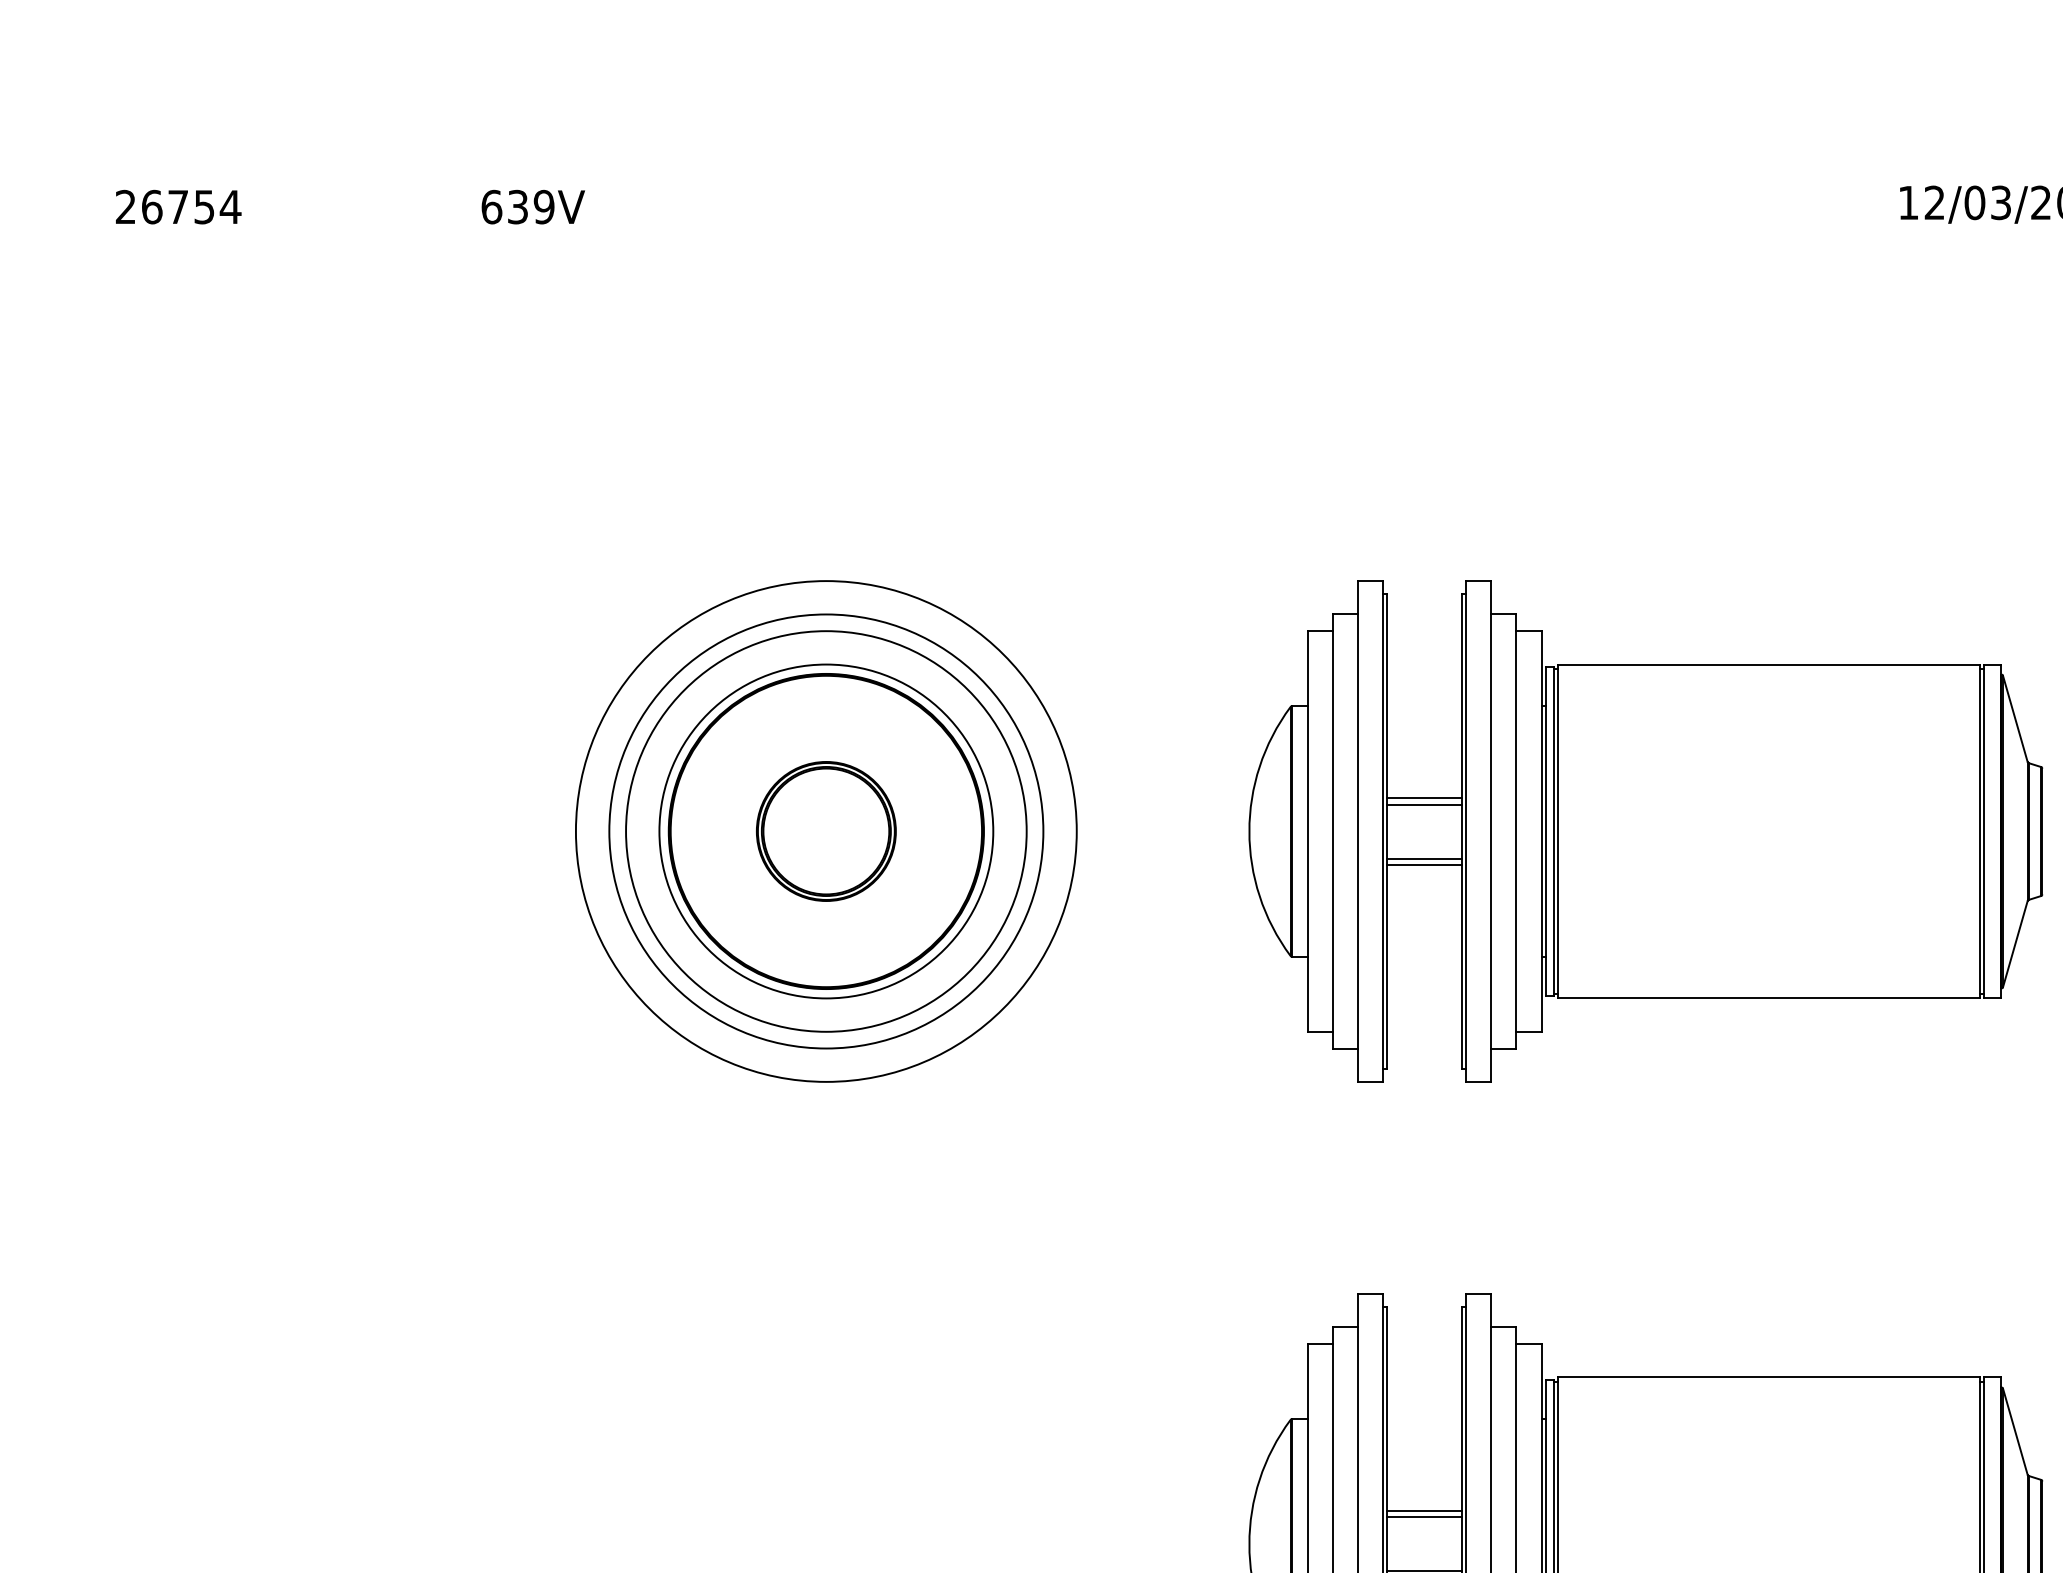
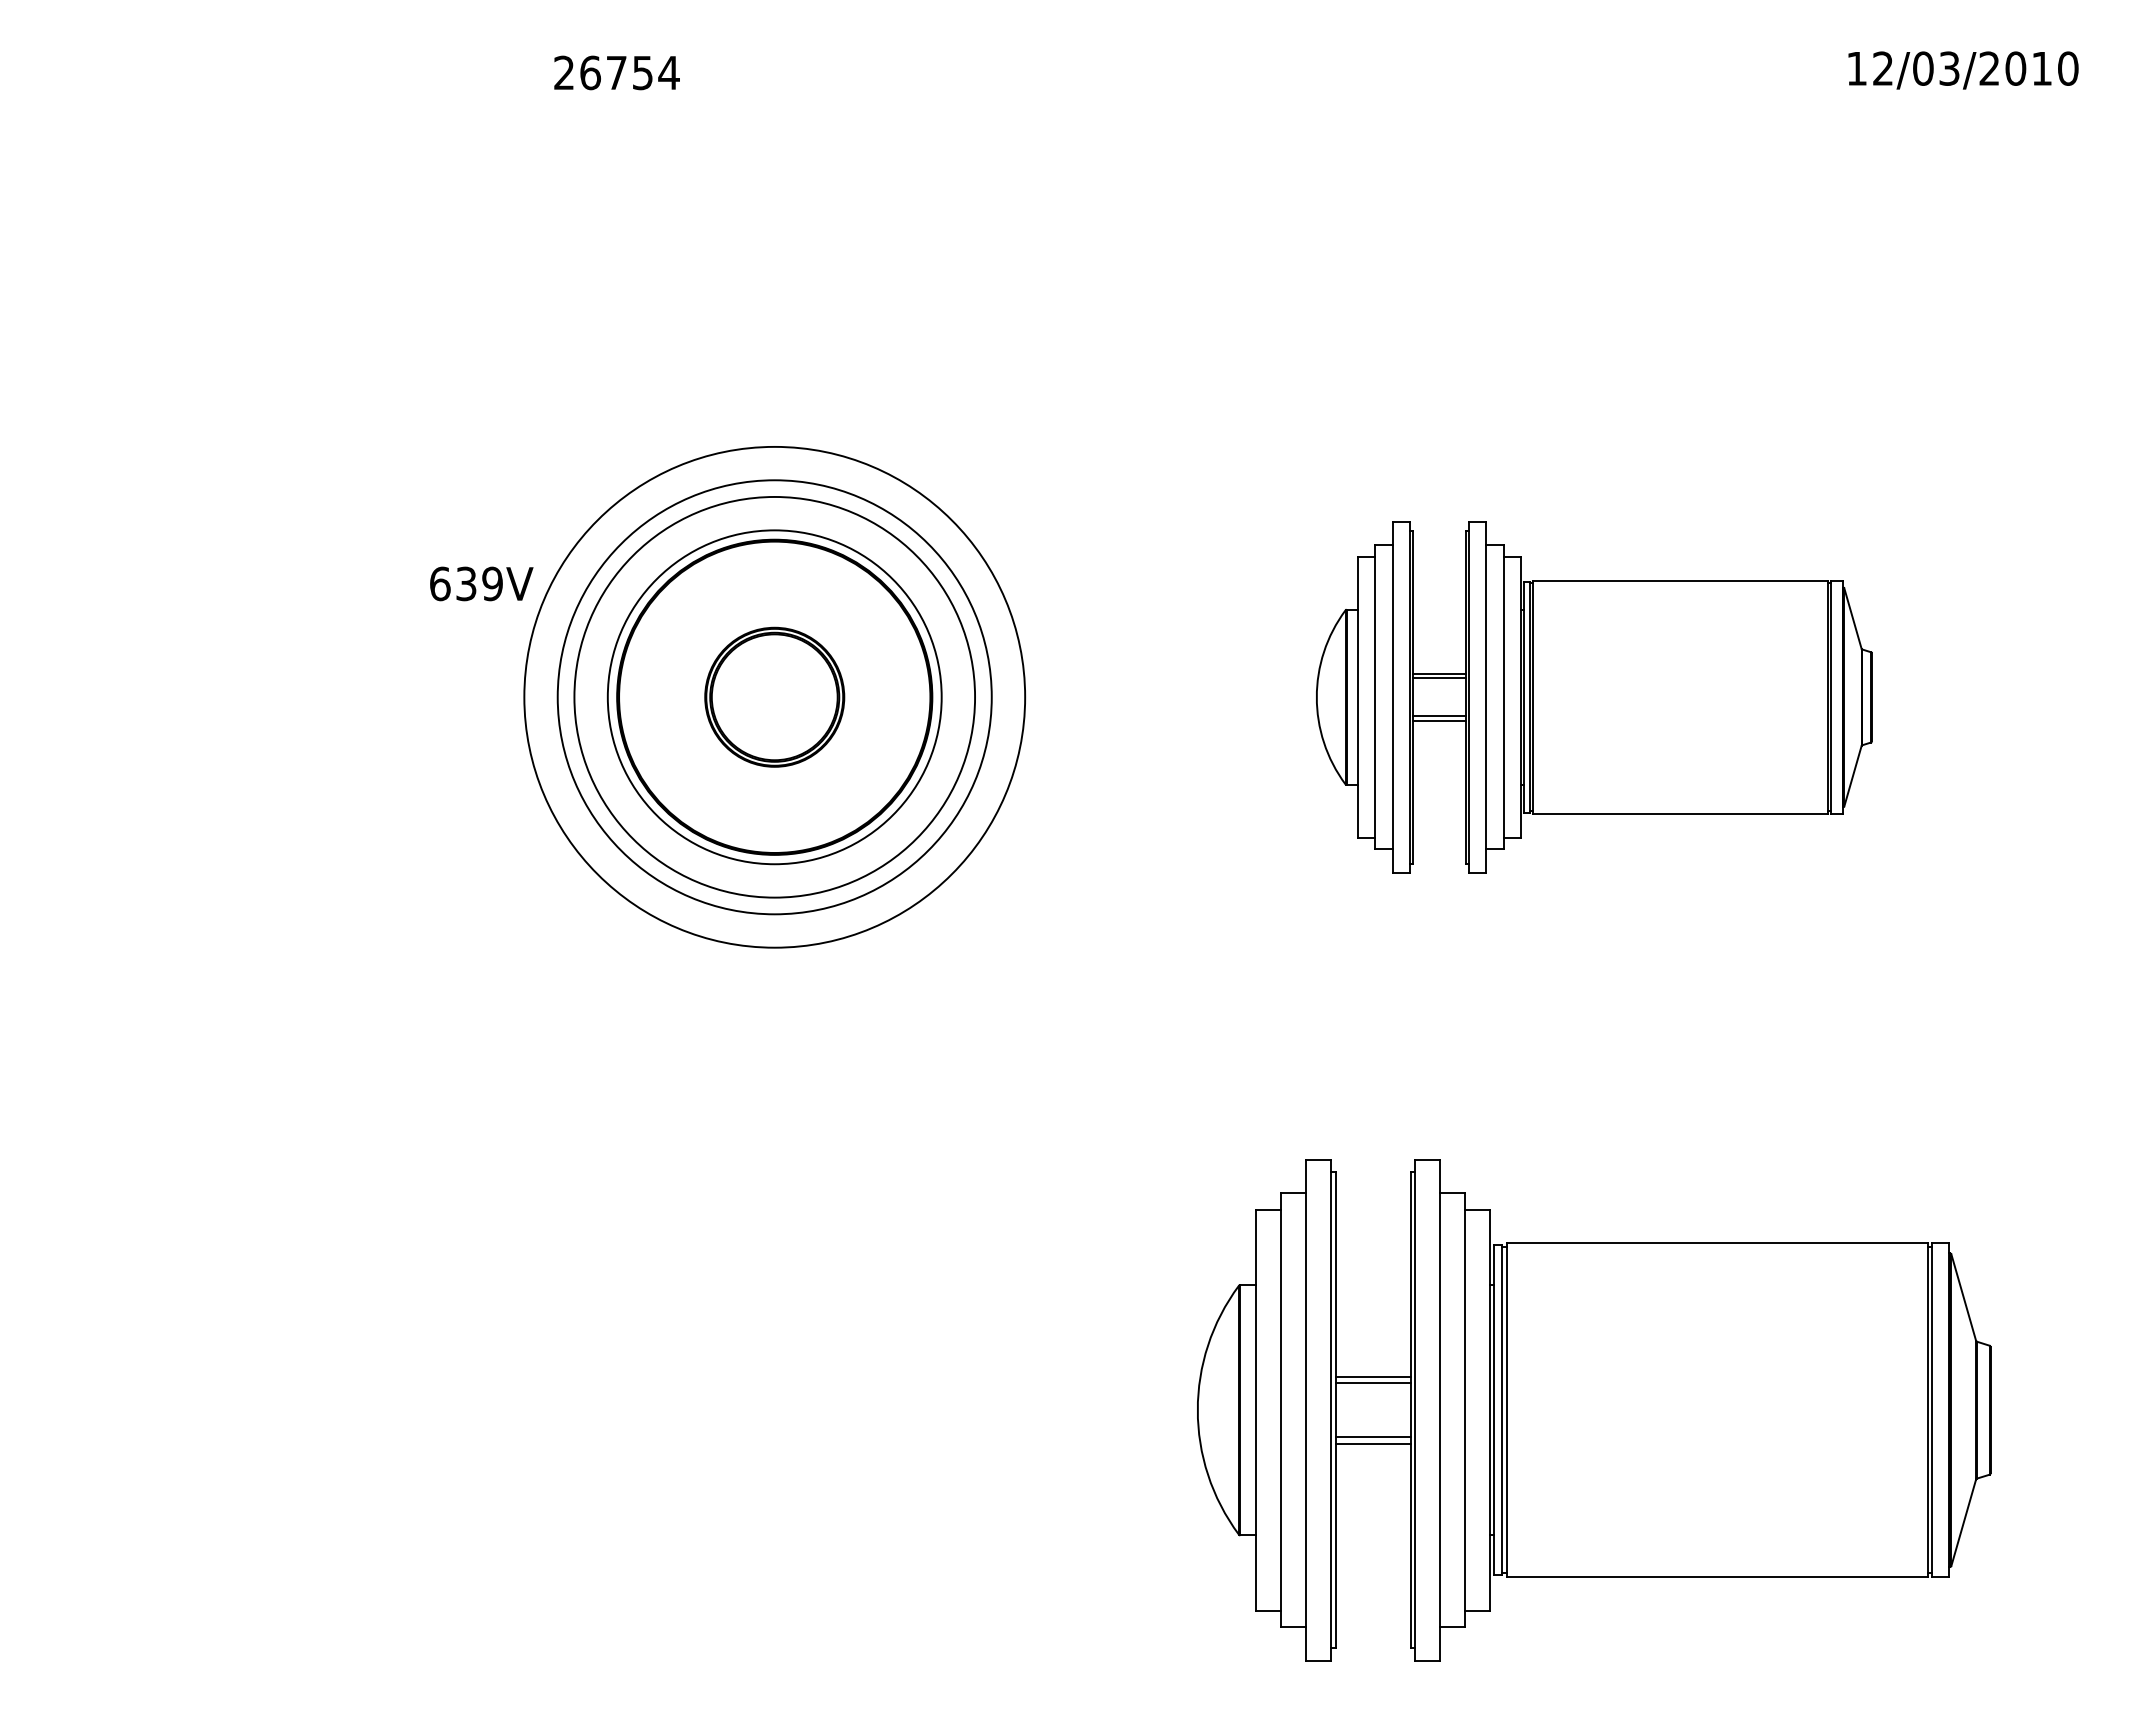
text: (178, 206) -> (616, 72), moved
text: (533, 206) -> (481, 583), moved
part: (1646, 831) -> (1594, 697), size x0.7

